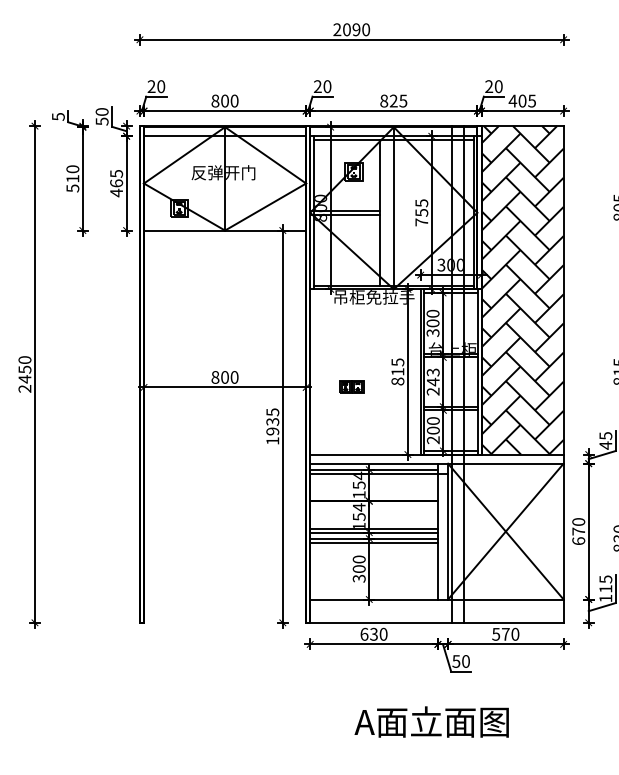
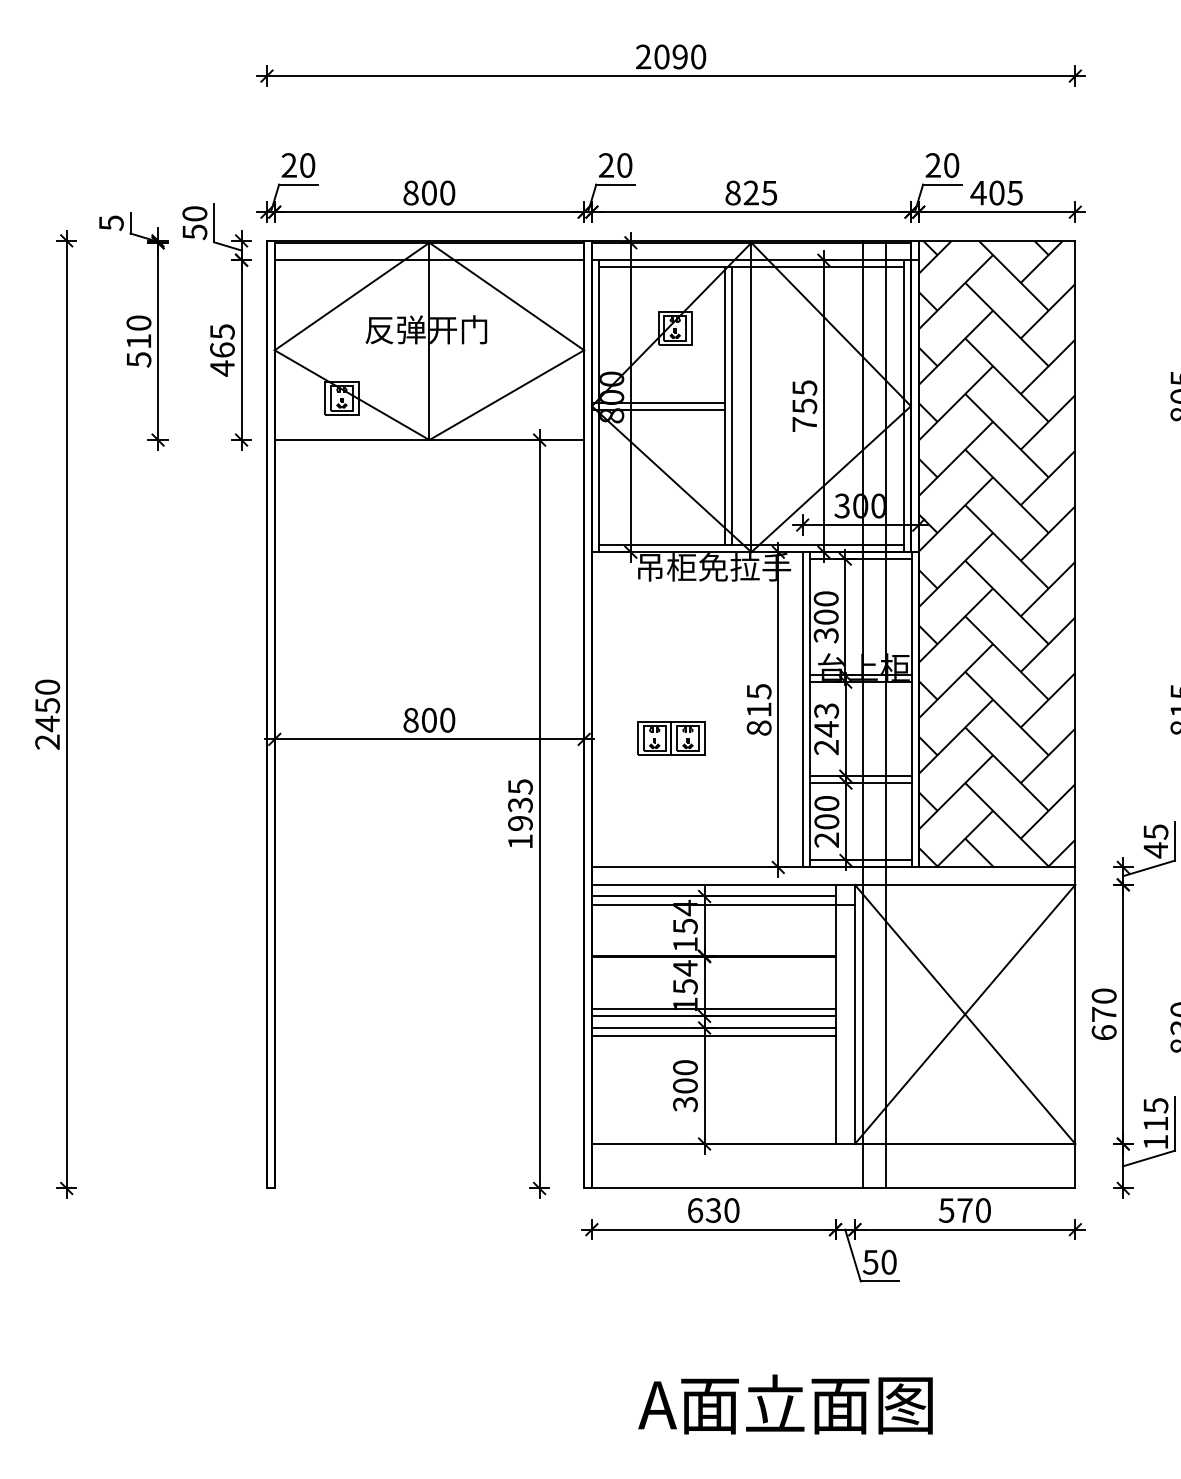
line: (383, 212) -> (731, 405), added
part: (351, 386) -> (670, 737), size x1.43
text: (431, 721) -> (785, 1403), moved

